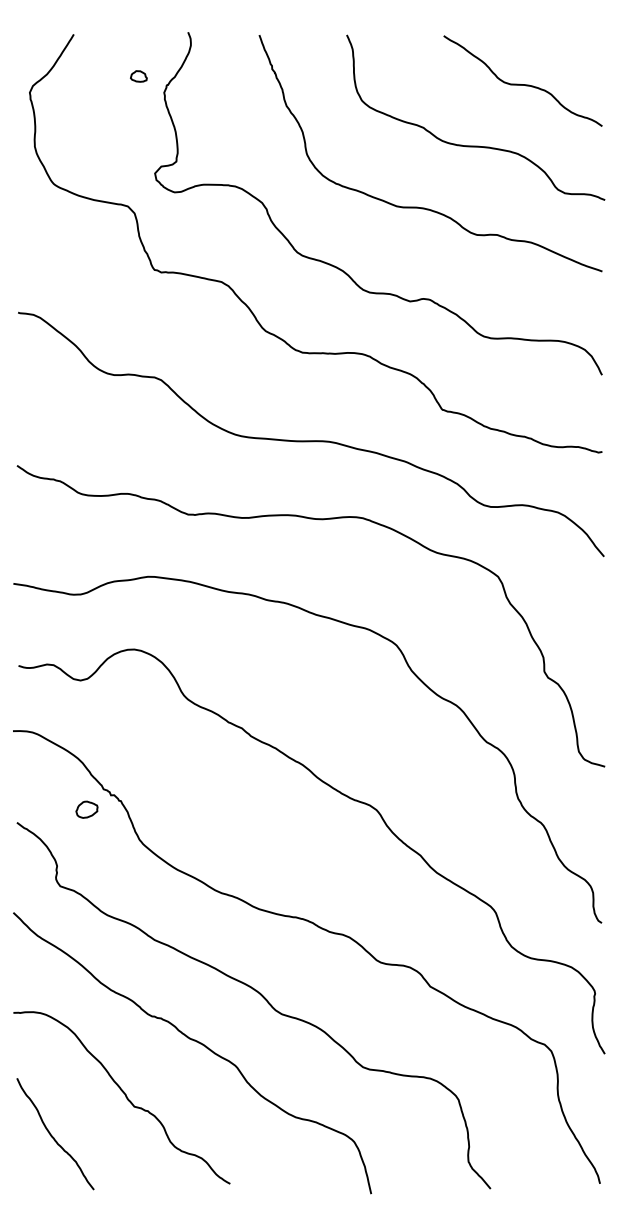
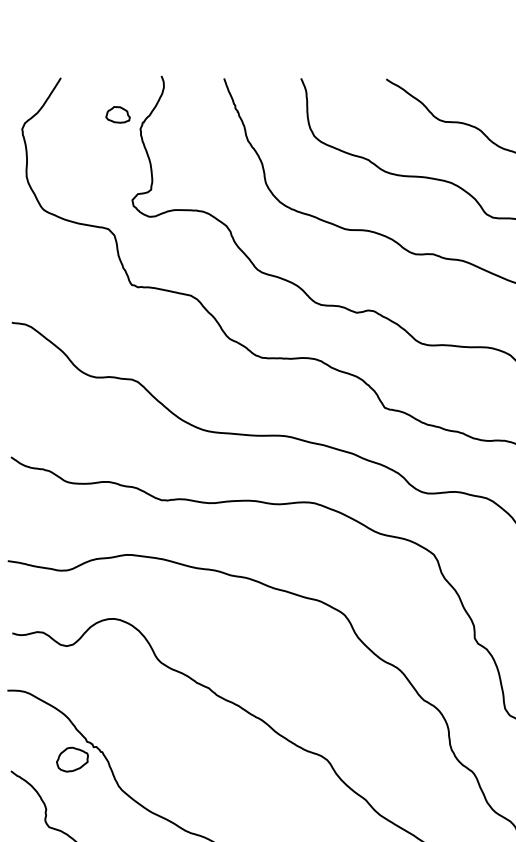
part: (138, 76) -> (117, 114), size x1.67
part: (86, 809) -> (72, 759), size x1.67

